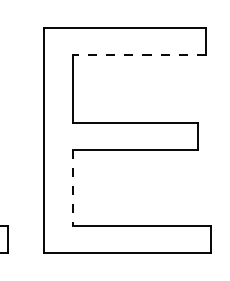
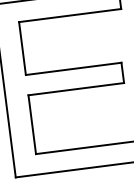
line: (139, 54) -> (69, 15), dashed -> solid
line: (73, 188) -> (32, 125), dashed -> solid

